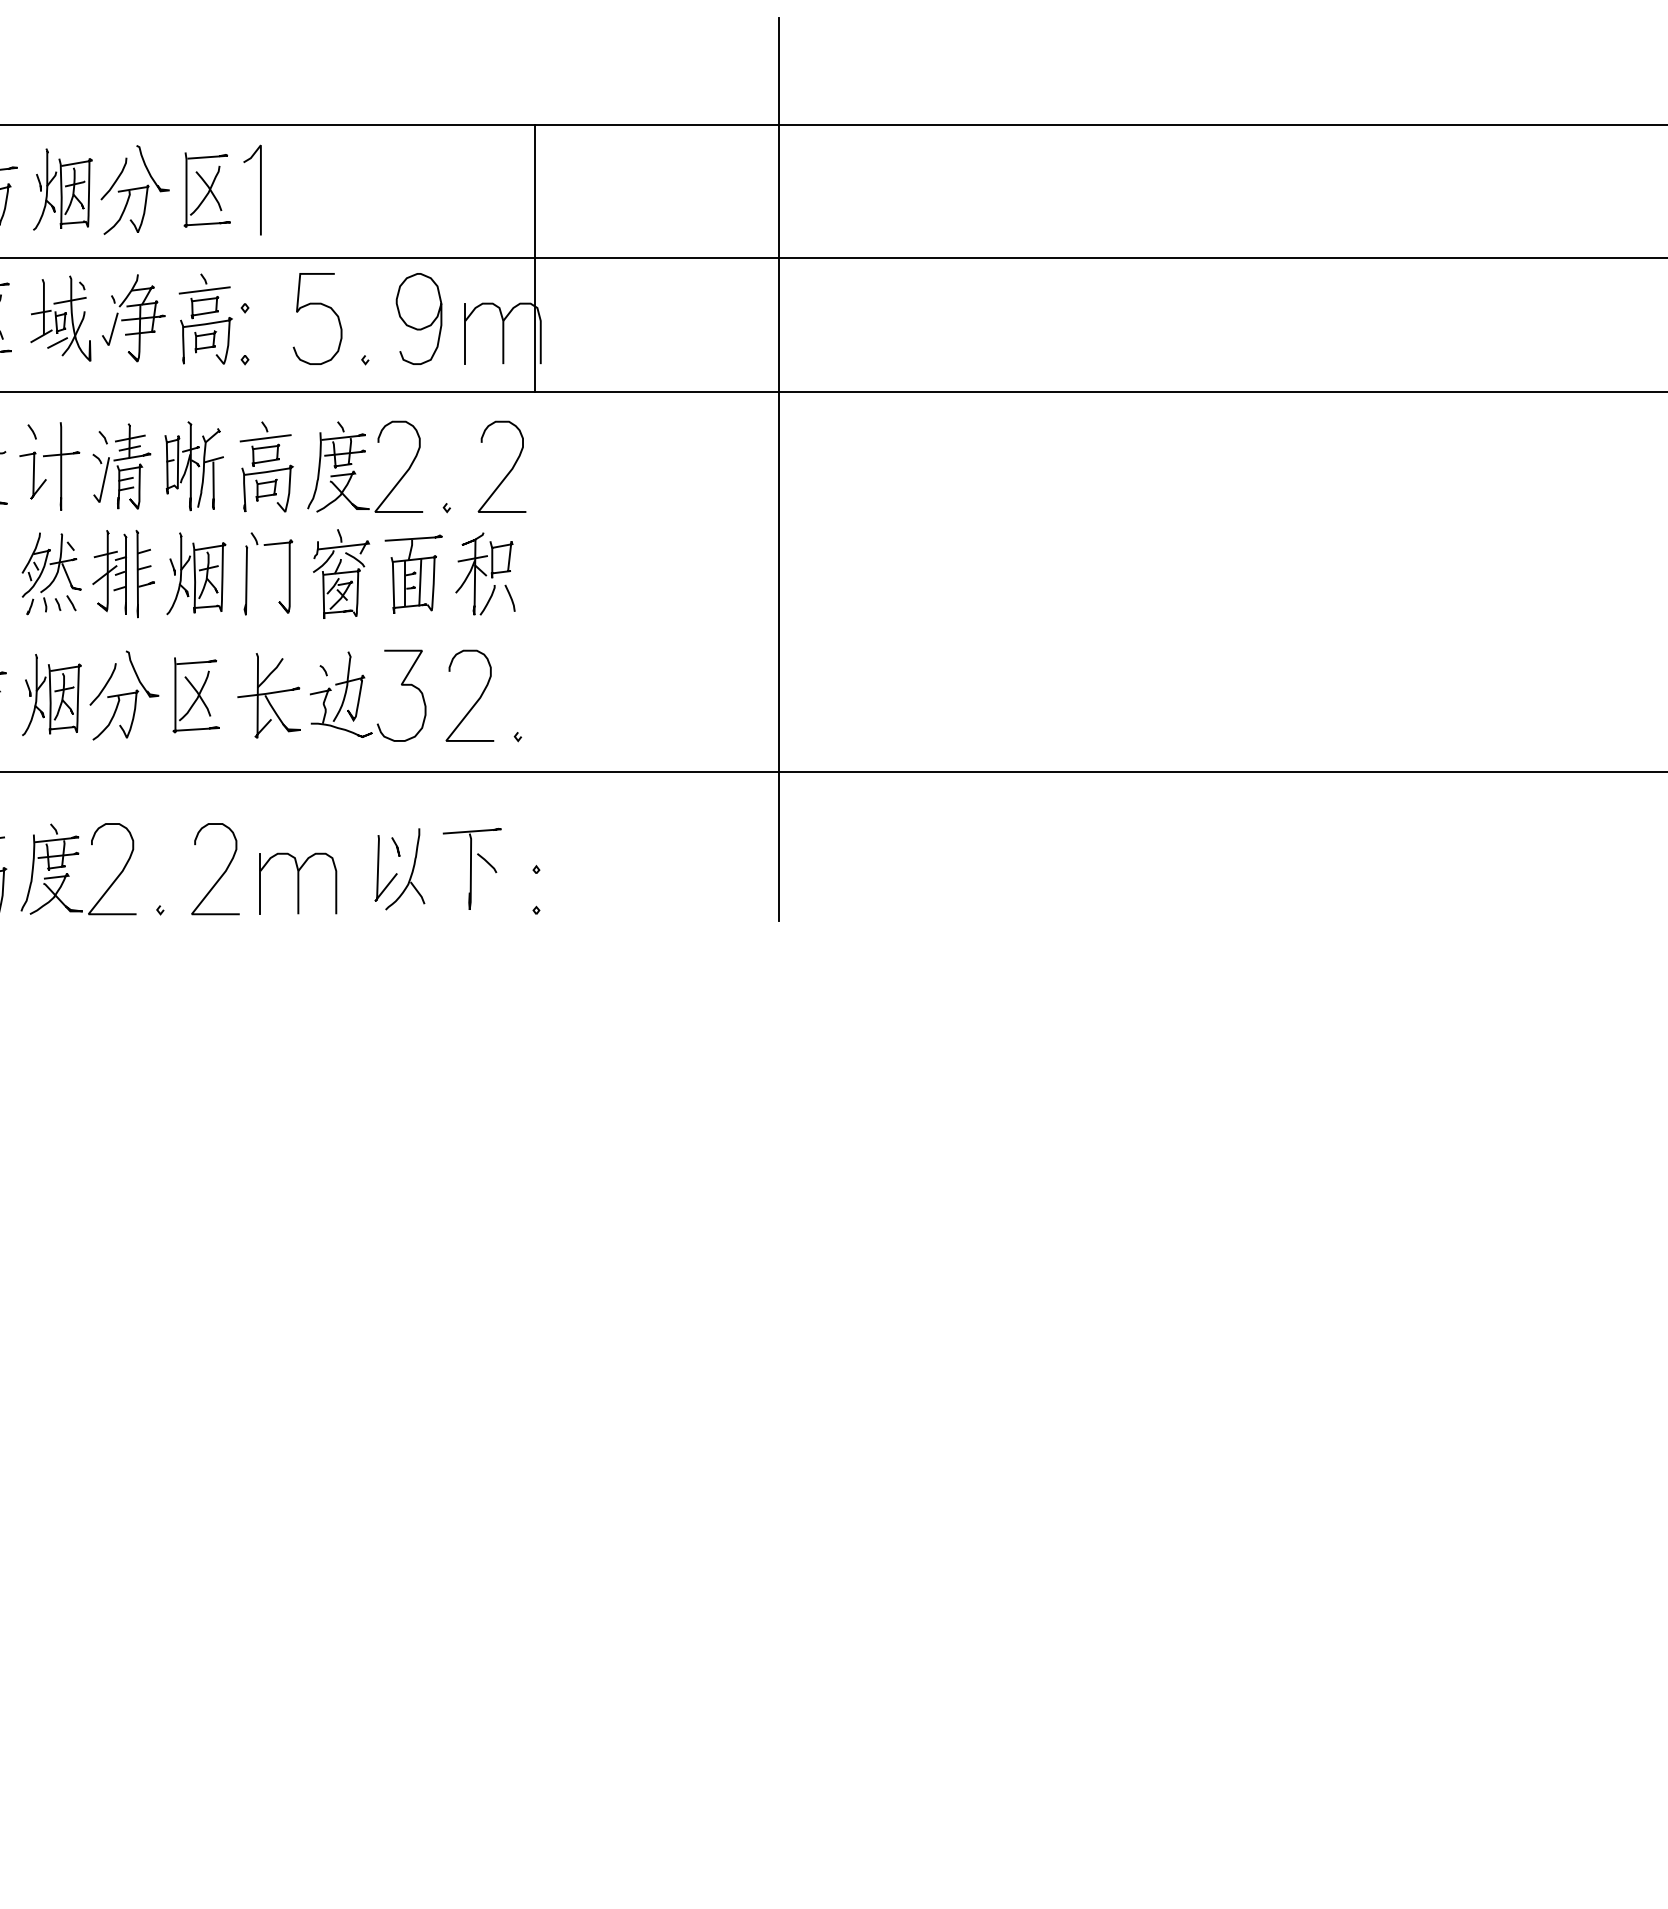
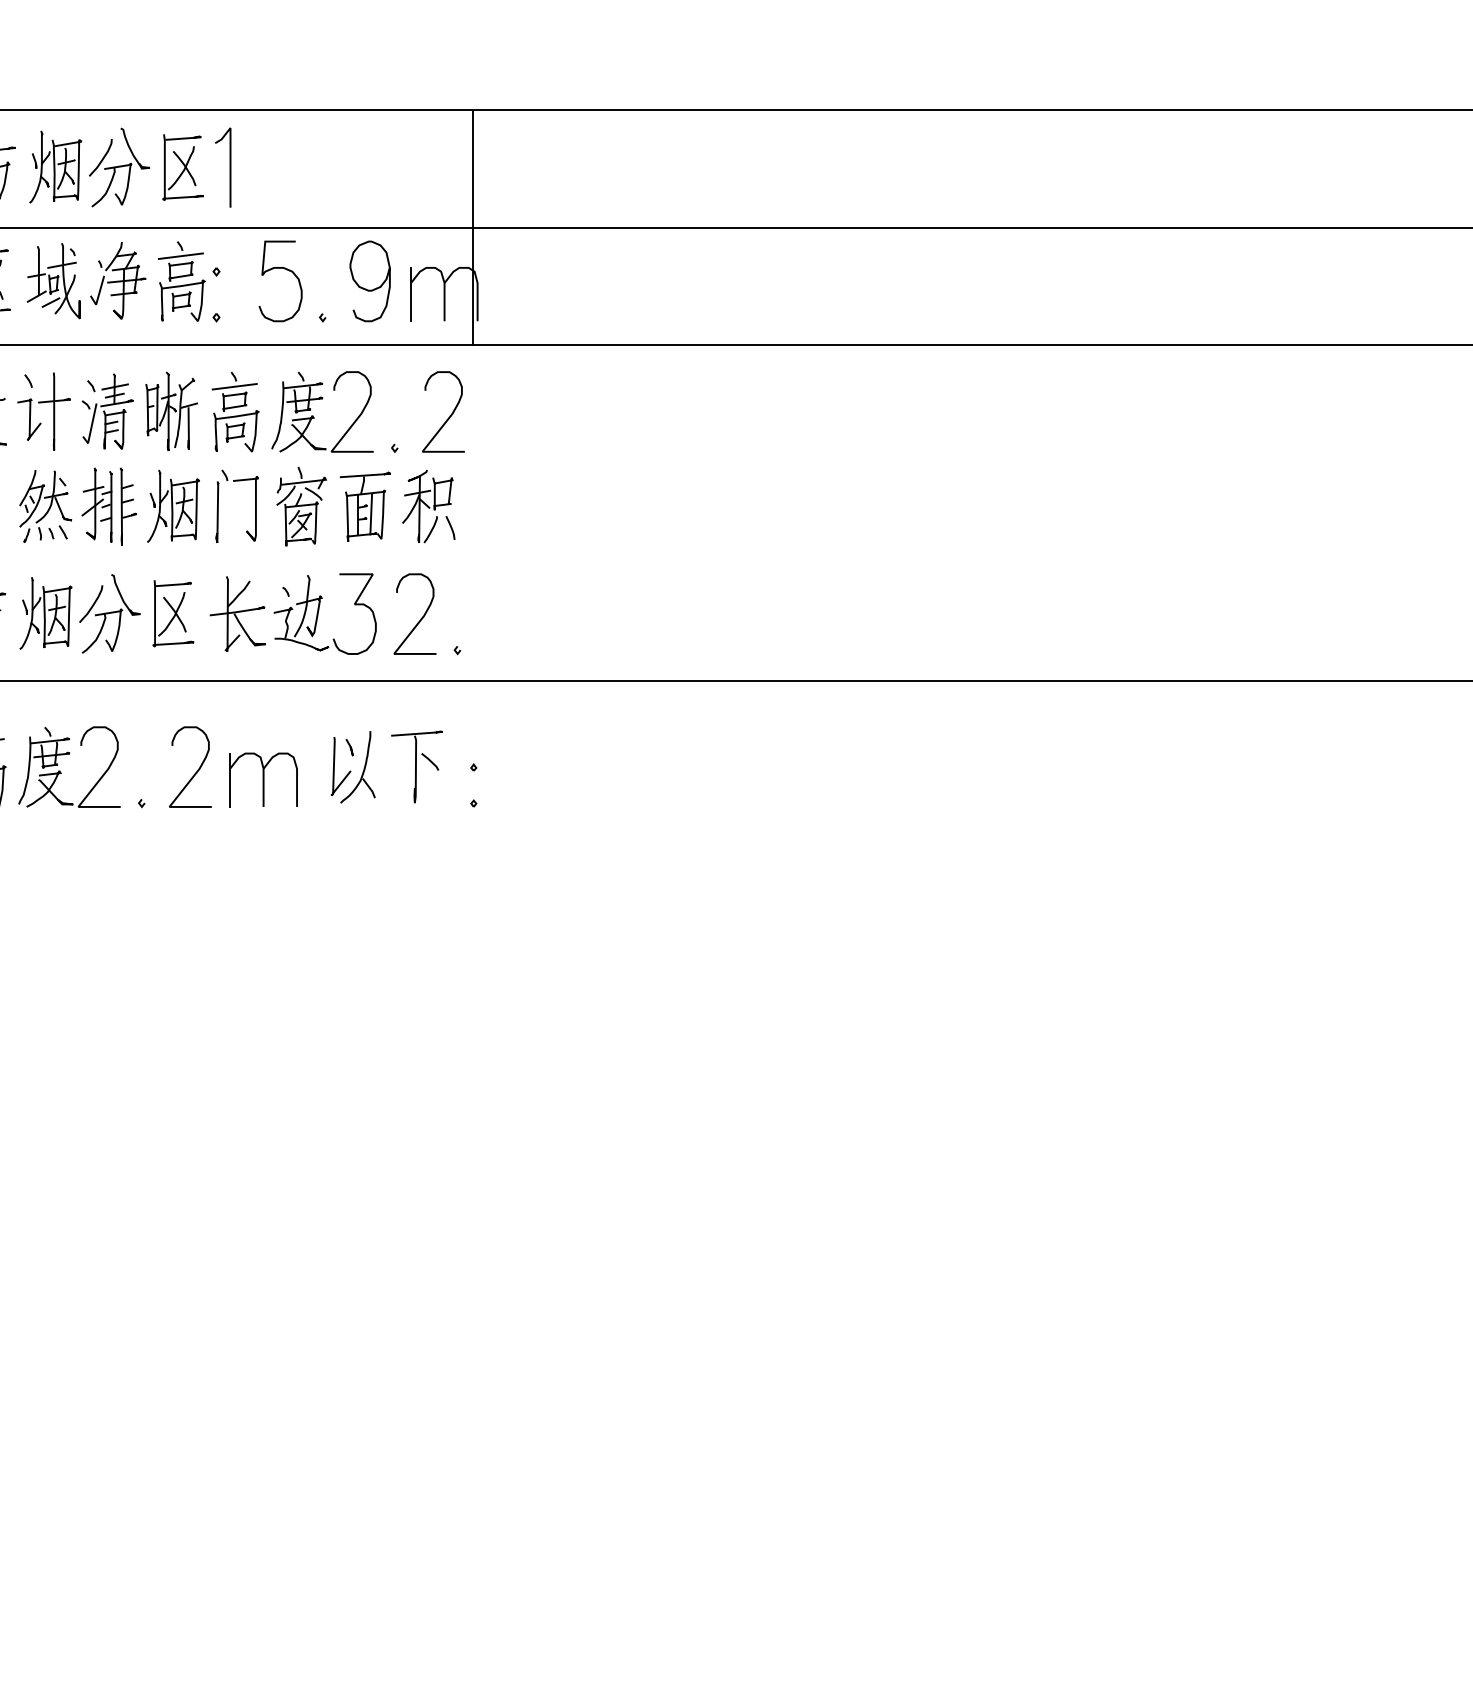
line: (778, 469) -> (687, 414), removed

